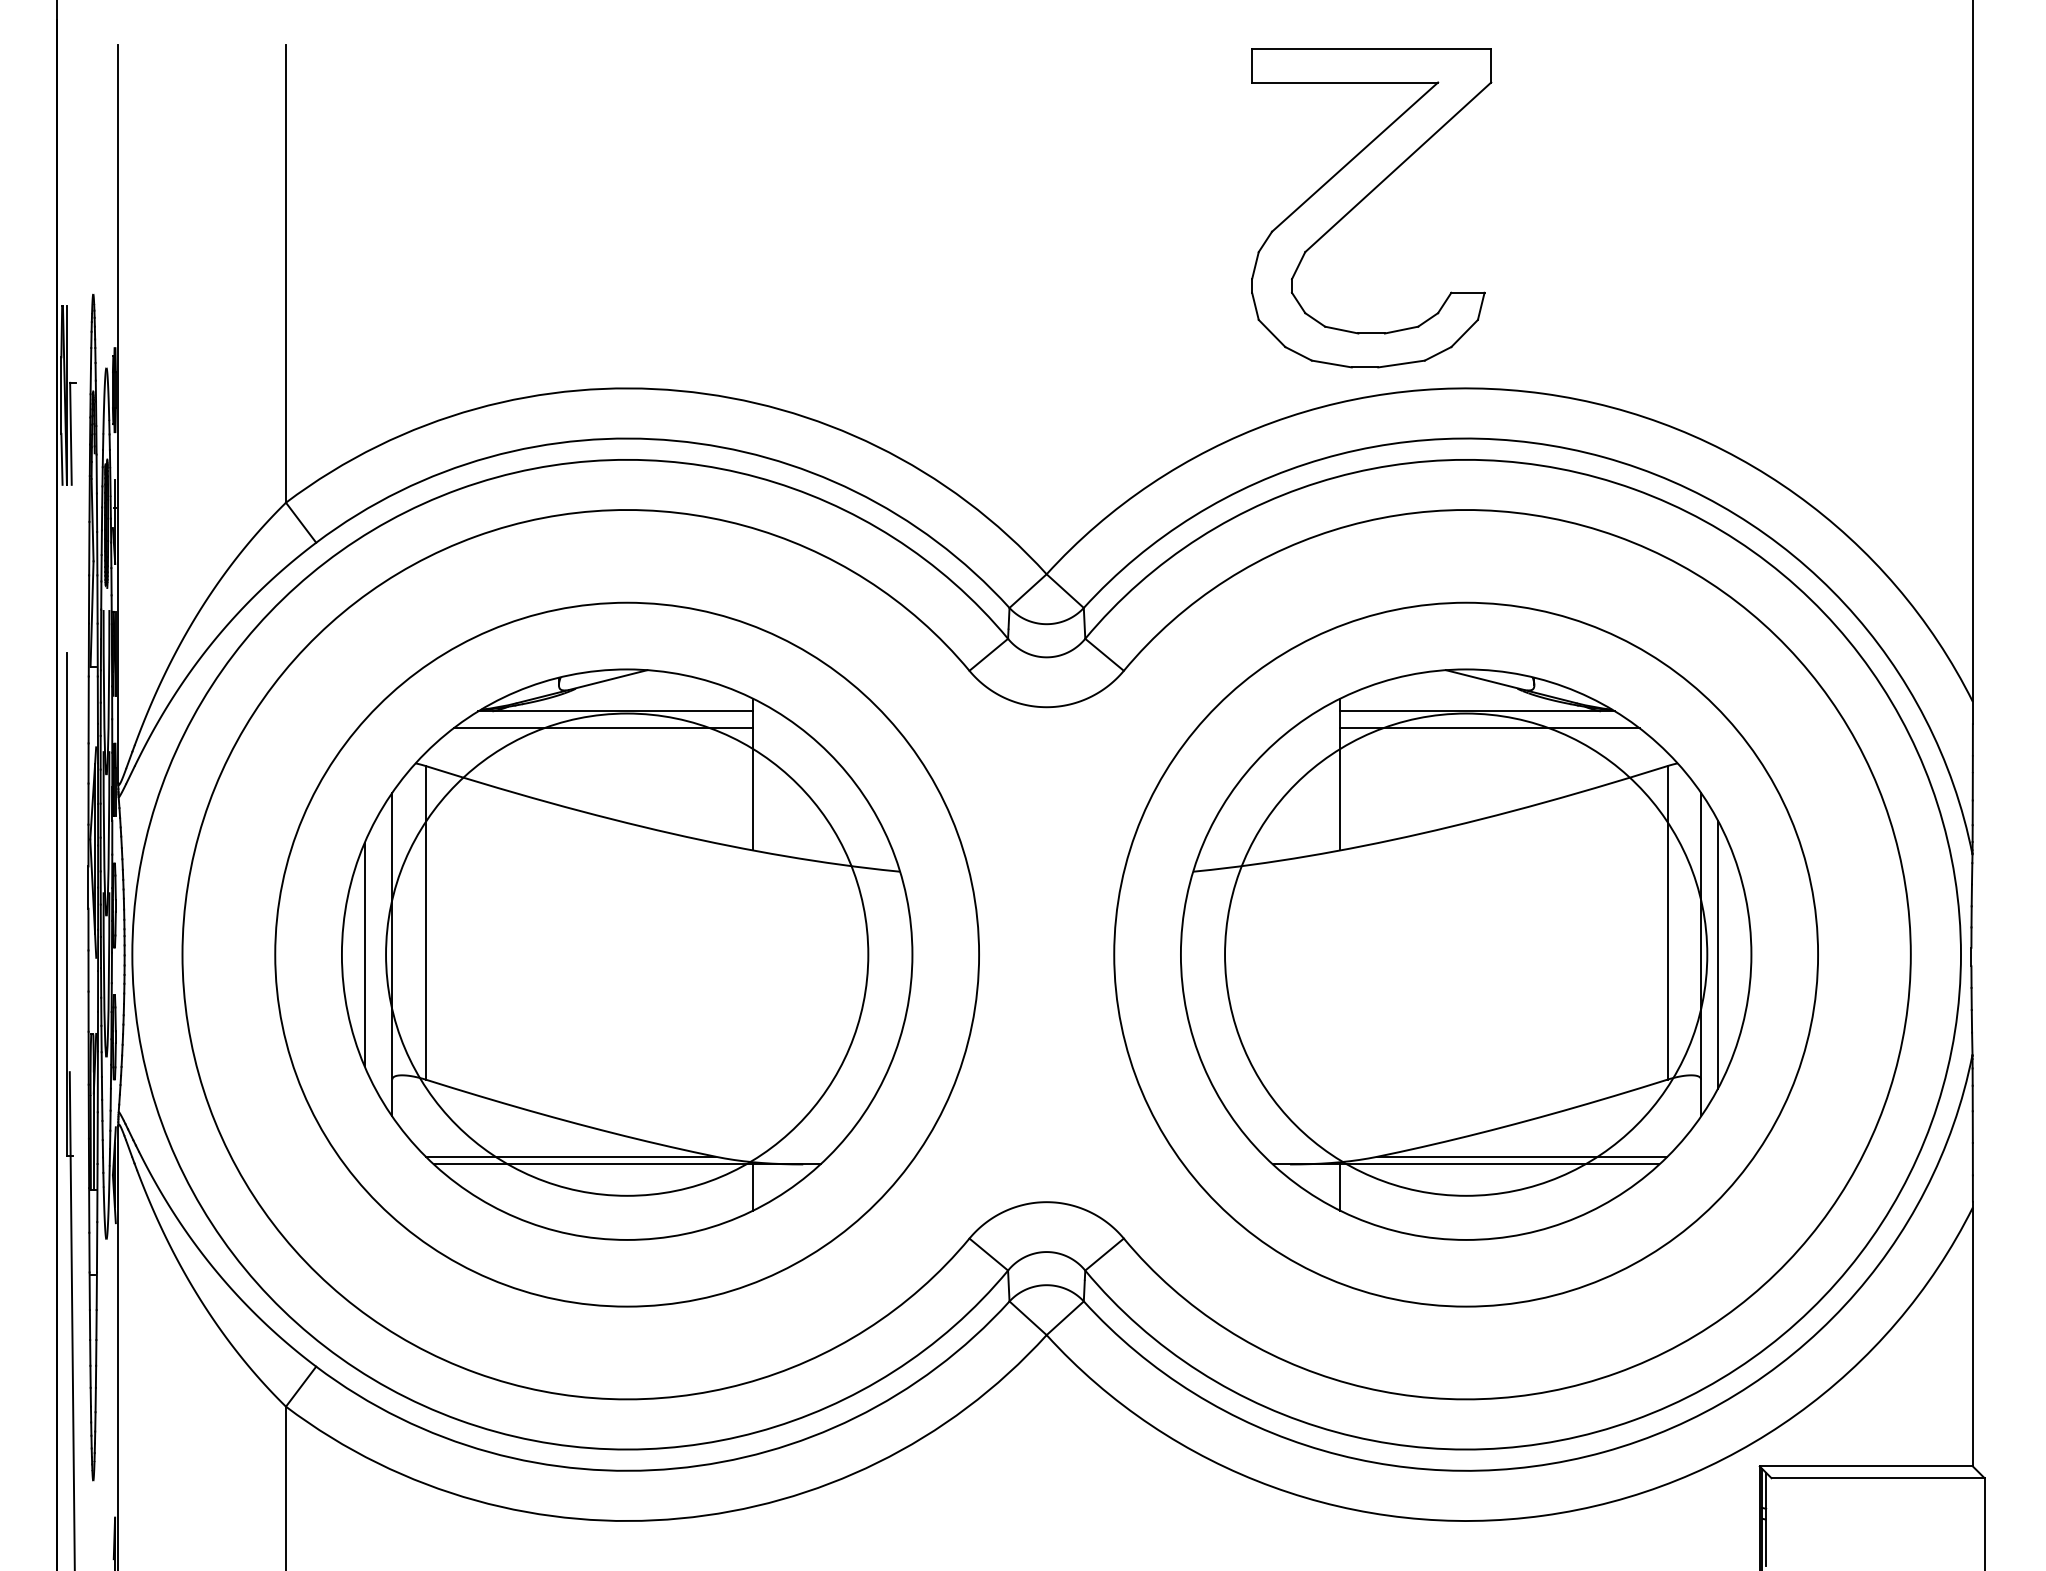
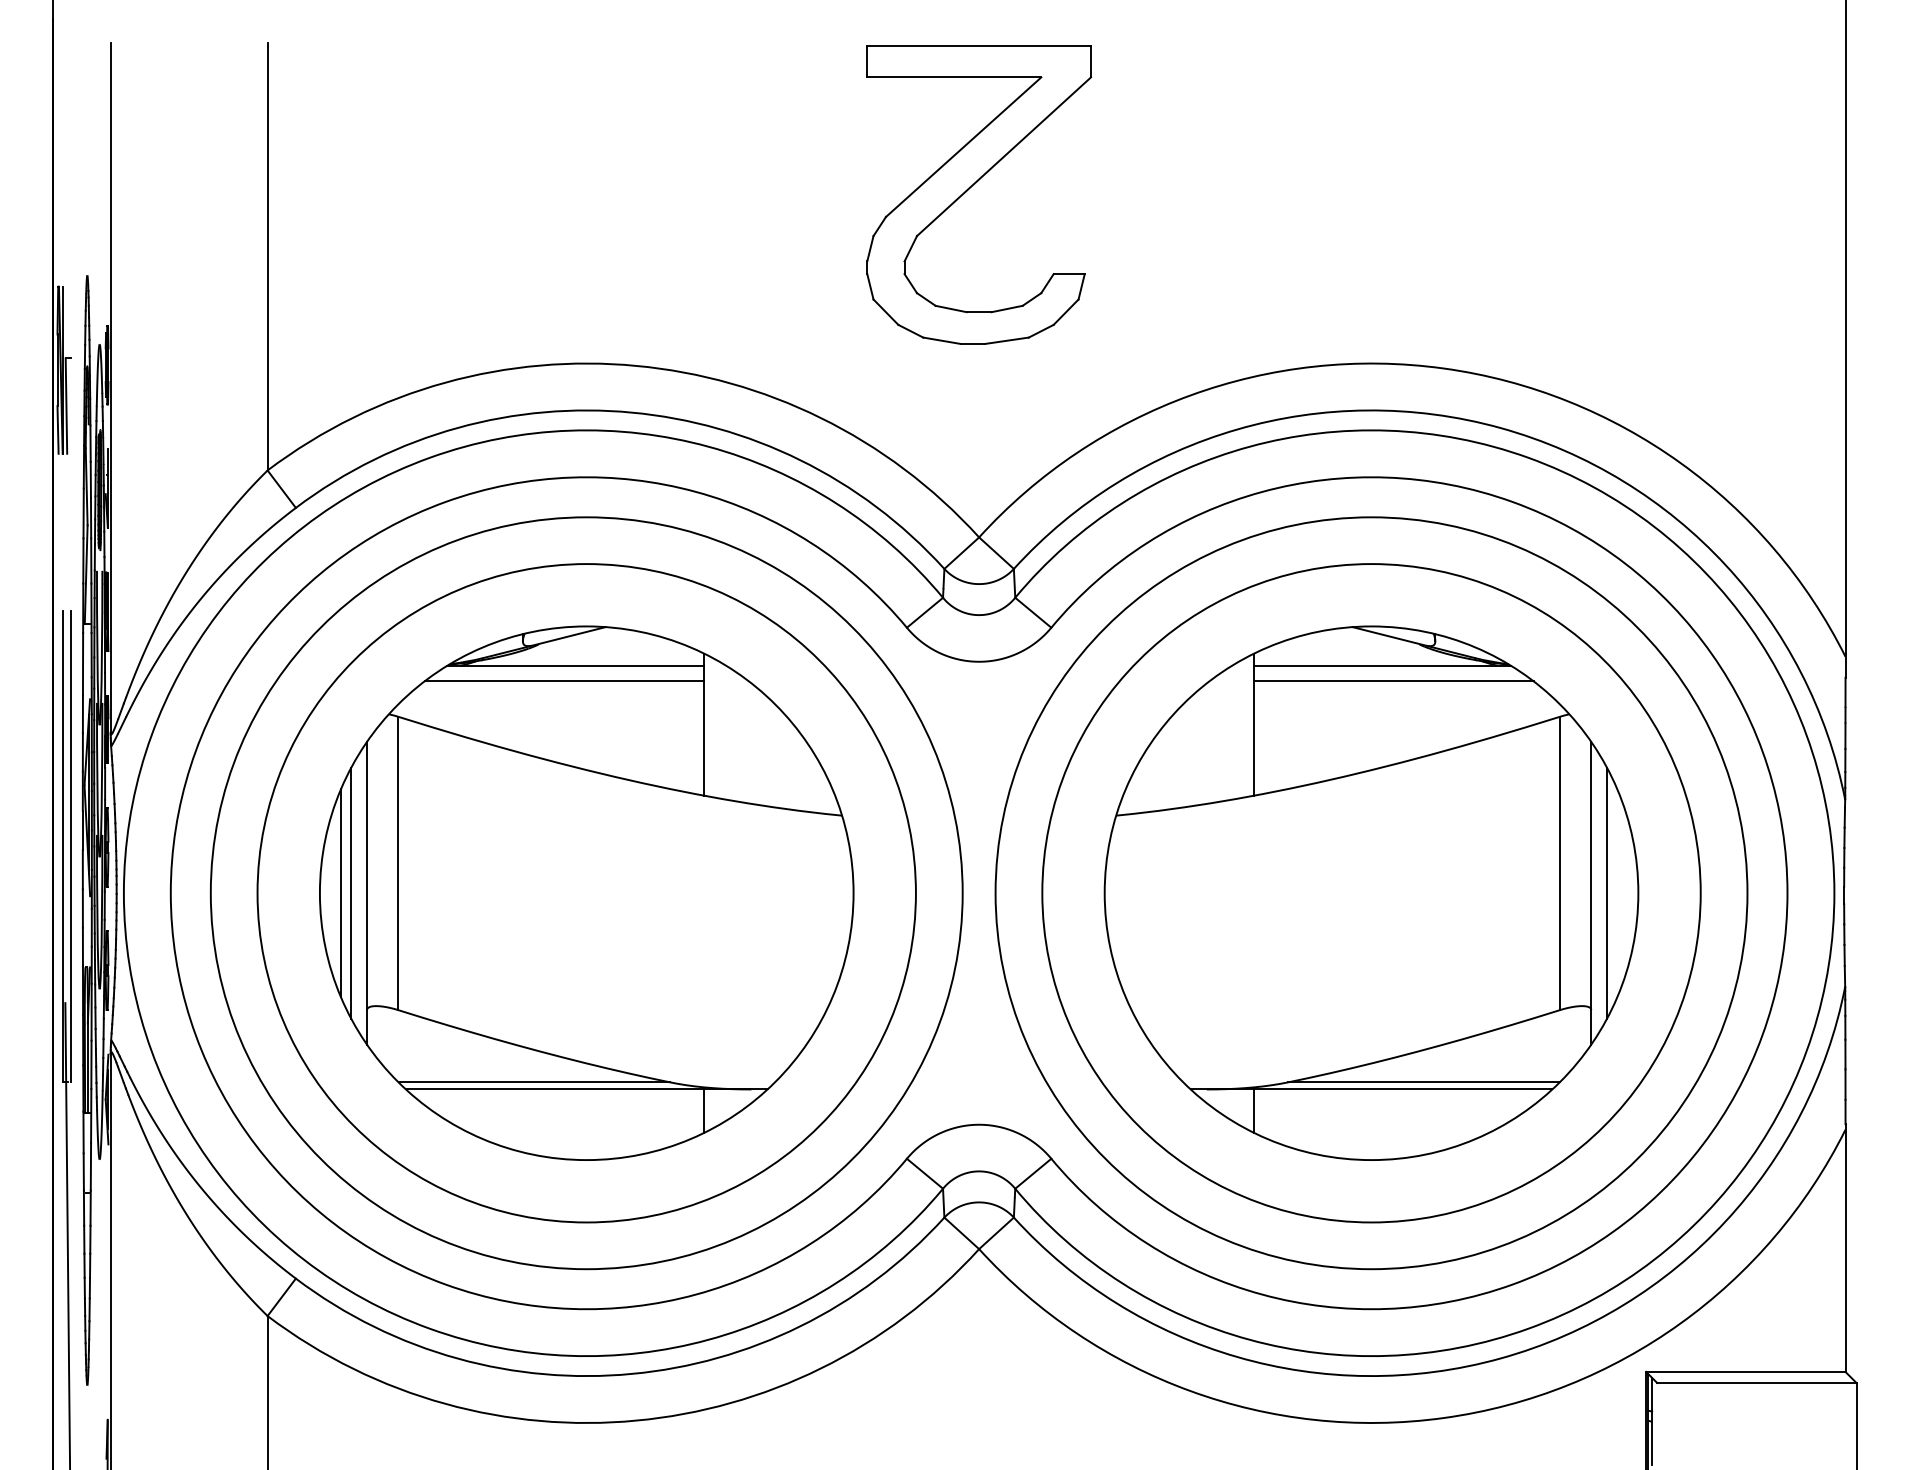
part: (1363, 200) -> (971, 187), moved
line: (75, 904) -> (70, 846), added
line: (375, 954) -> (351, 893), added
circle: (627, 954) -> (587, 893), size x1.67
circle: (1466, 954) -> (1371, 893), size x1.67

